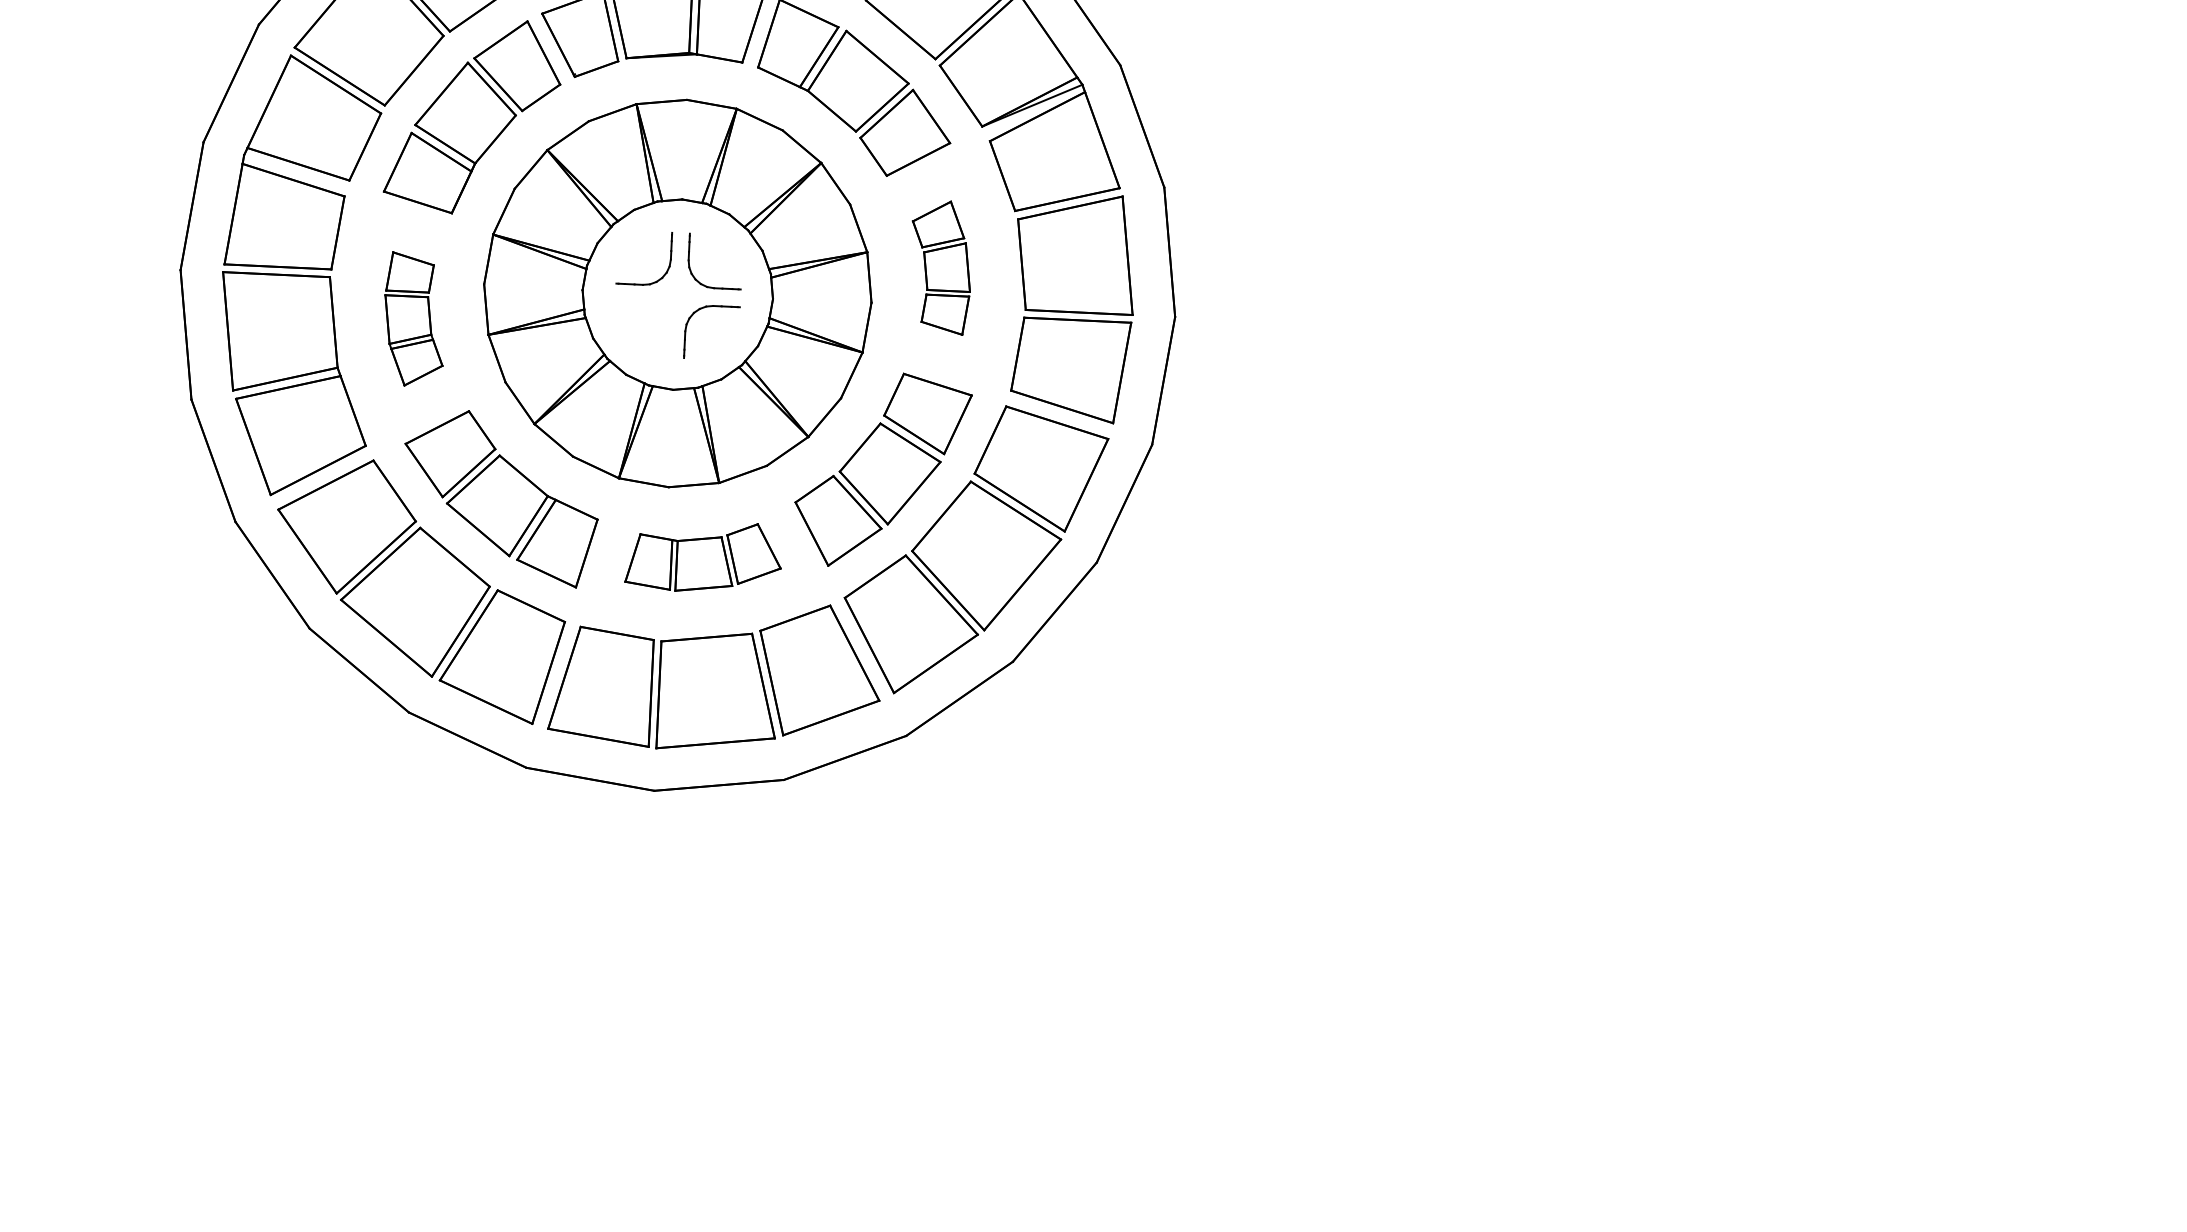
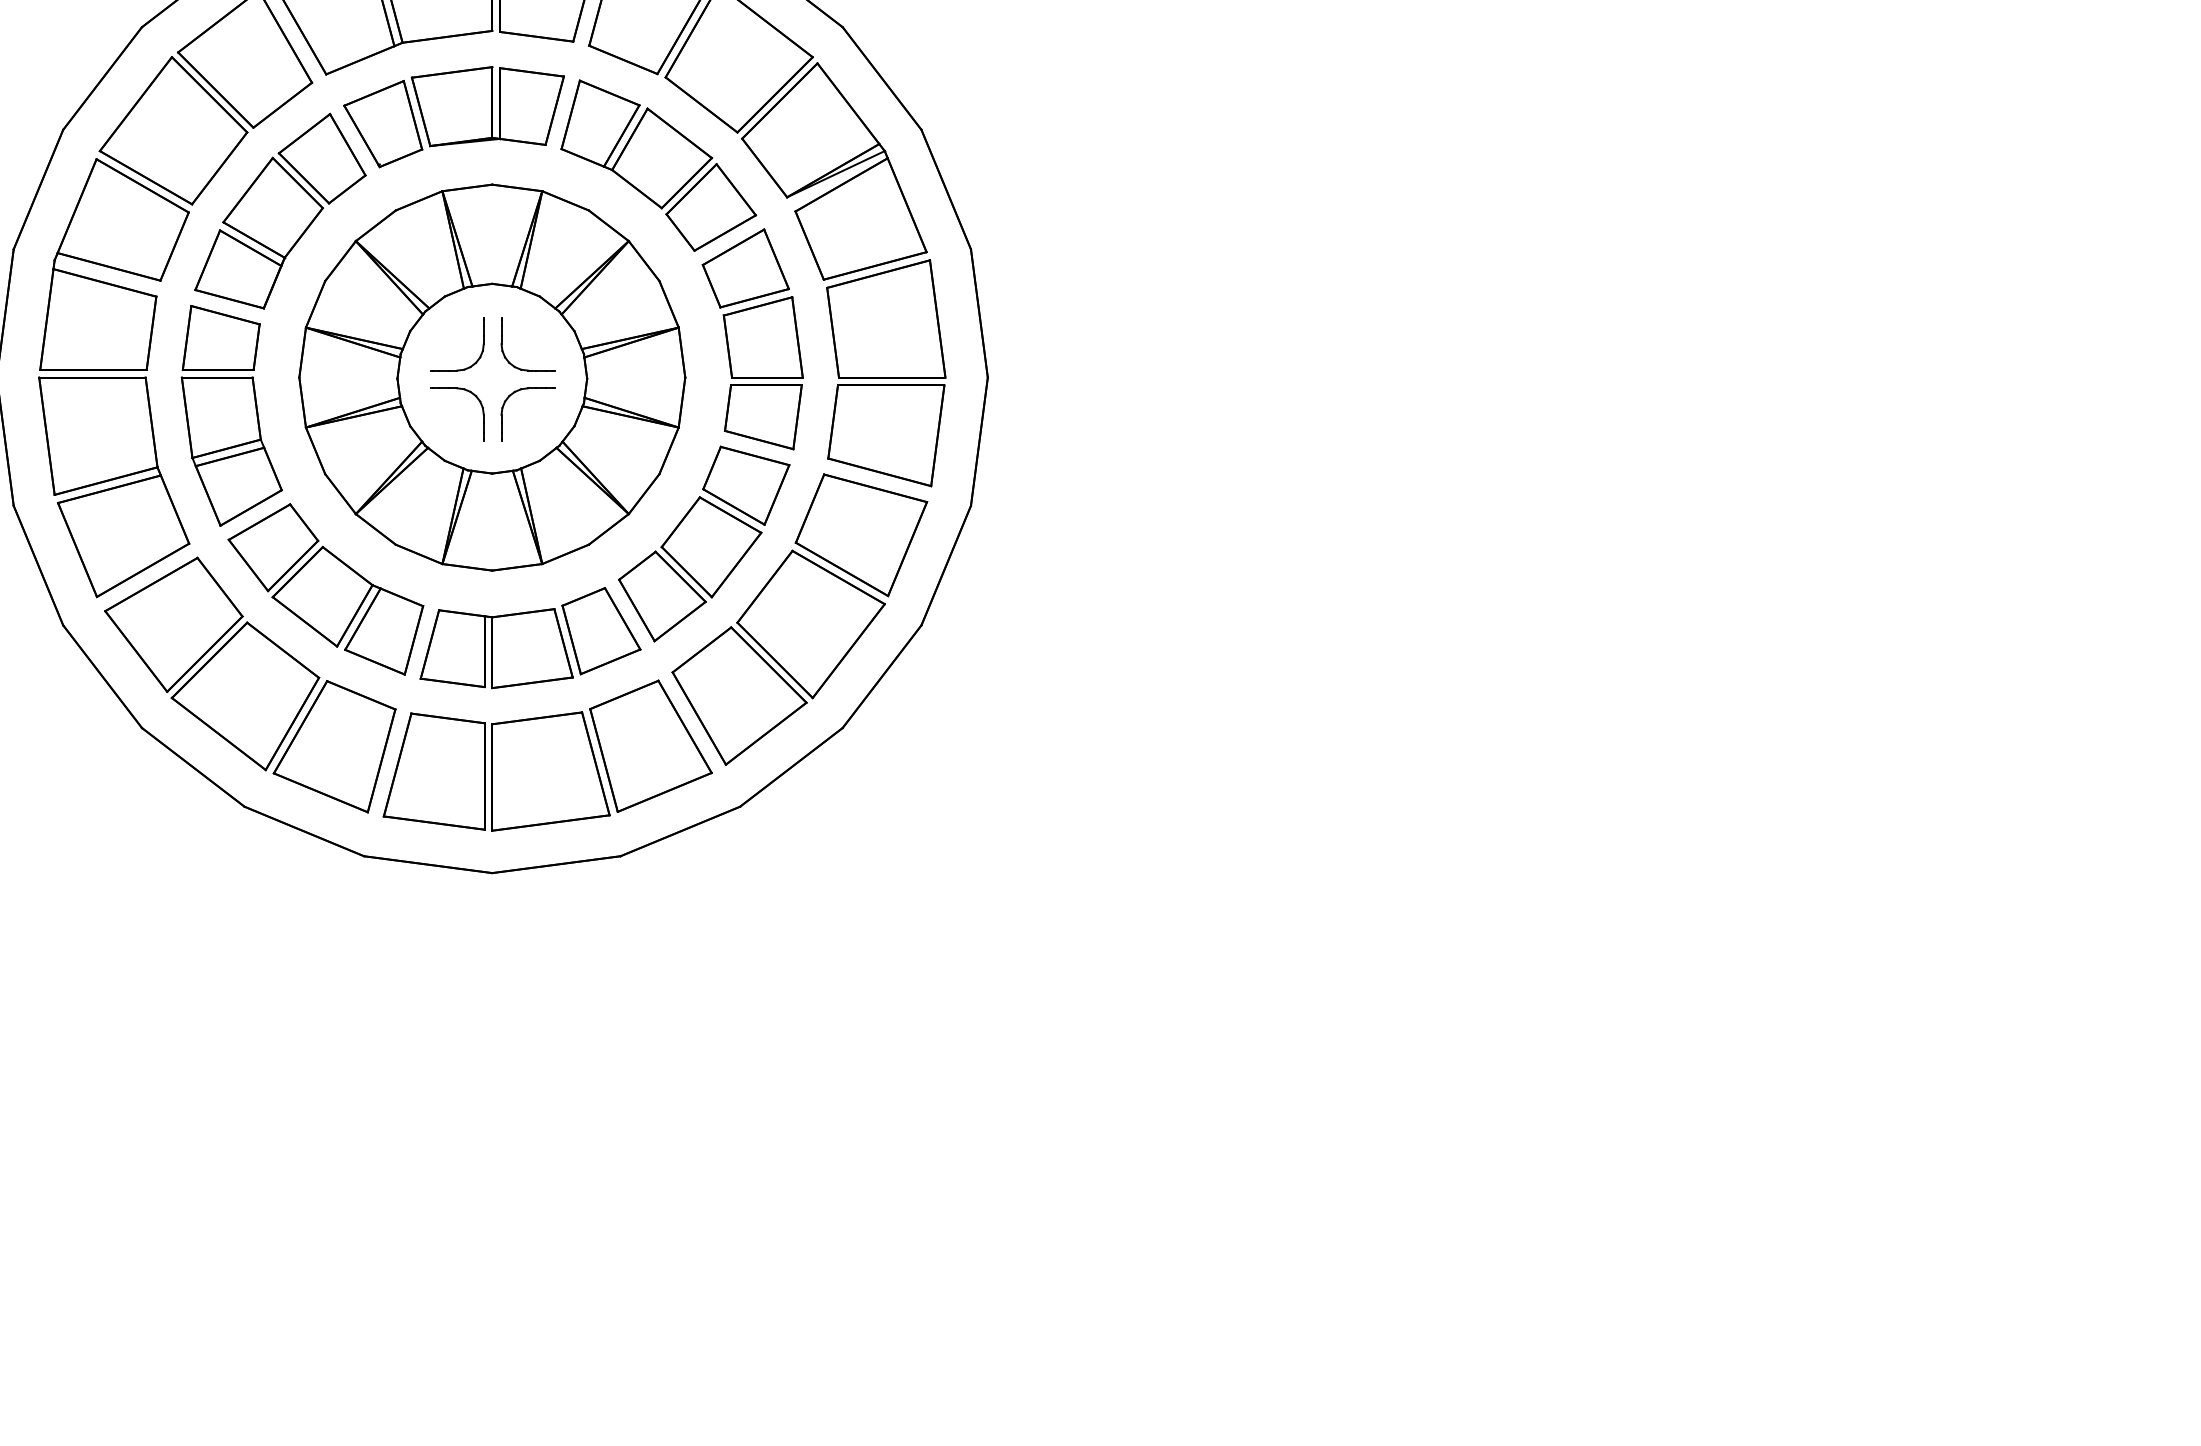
part: (940, 267) -> (752, 339), size x1.67
part: (651, 306) -> (466, 391), added
part: (414, 319) -> (231, 415), size x1.67
part: (703, 557) -> (530, 638), size x1.43

